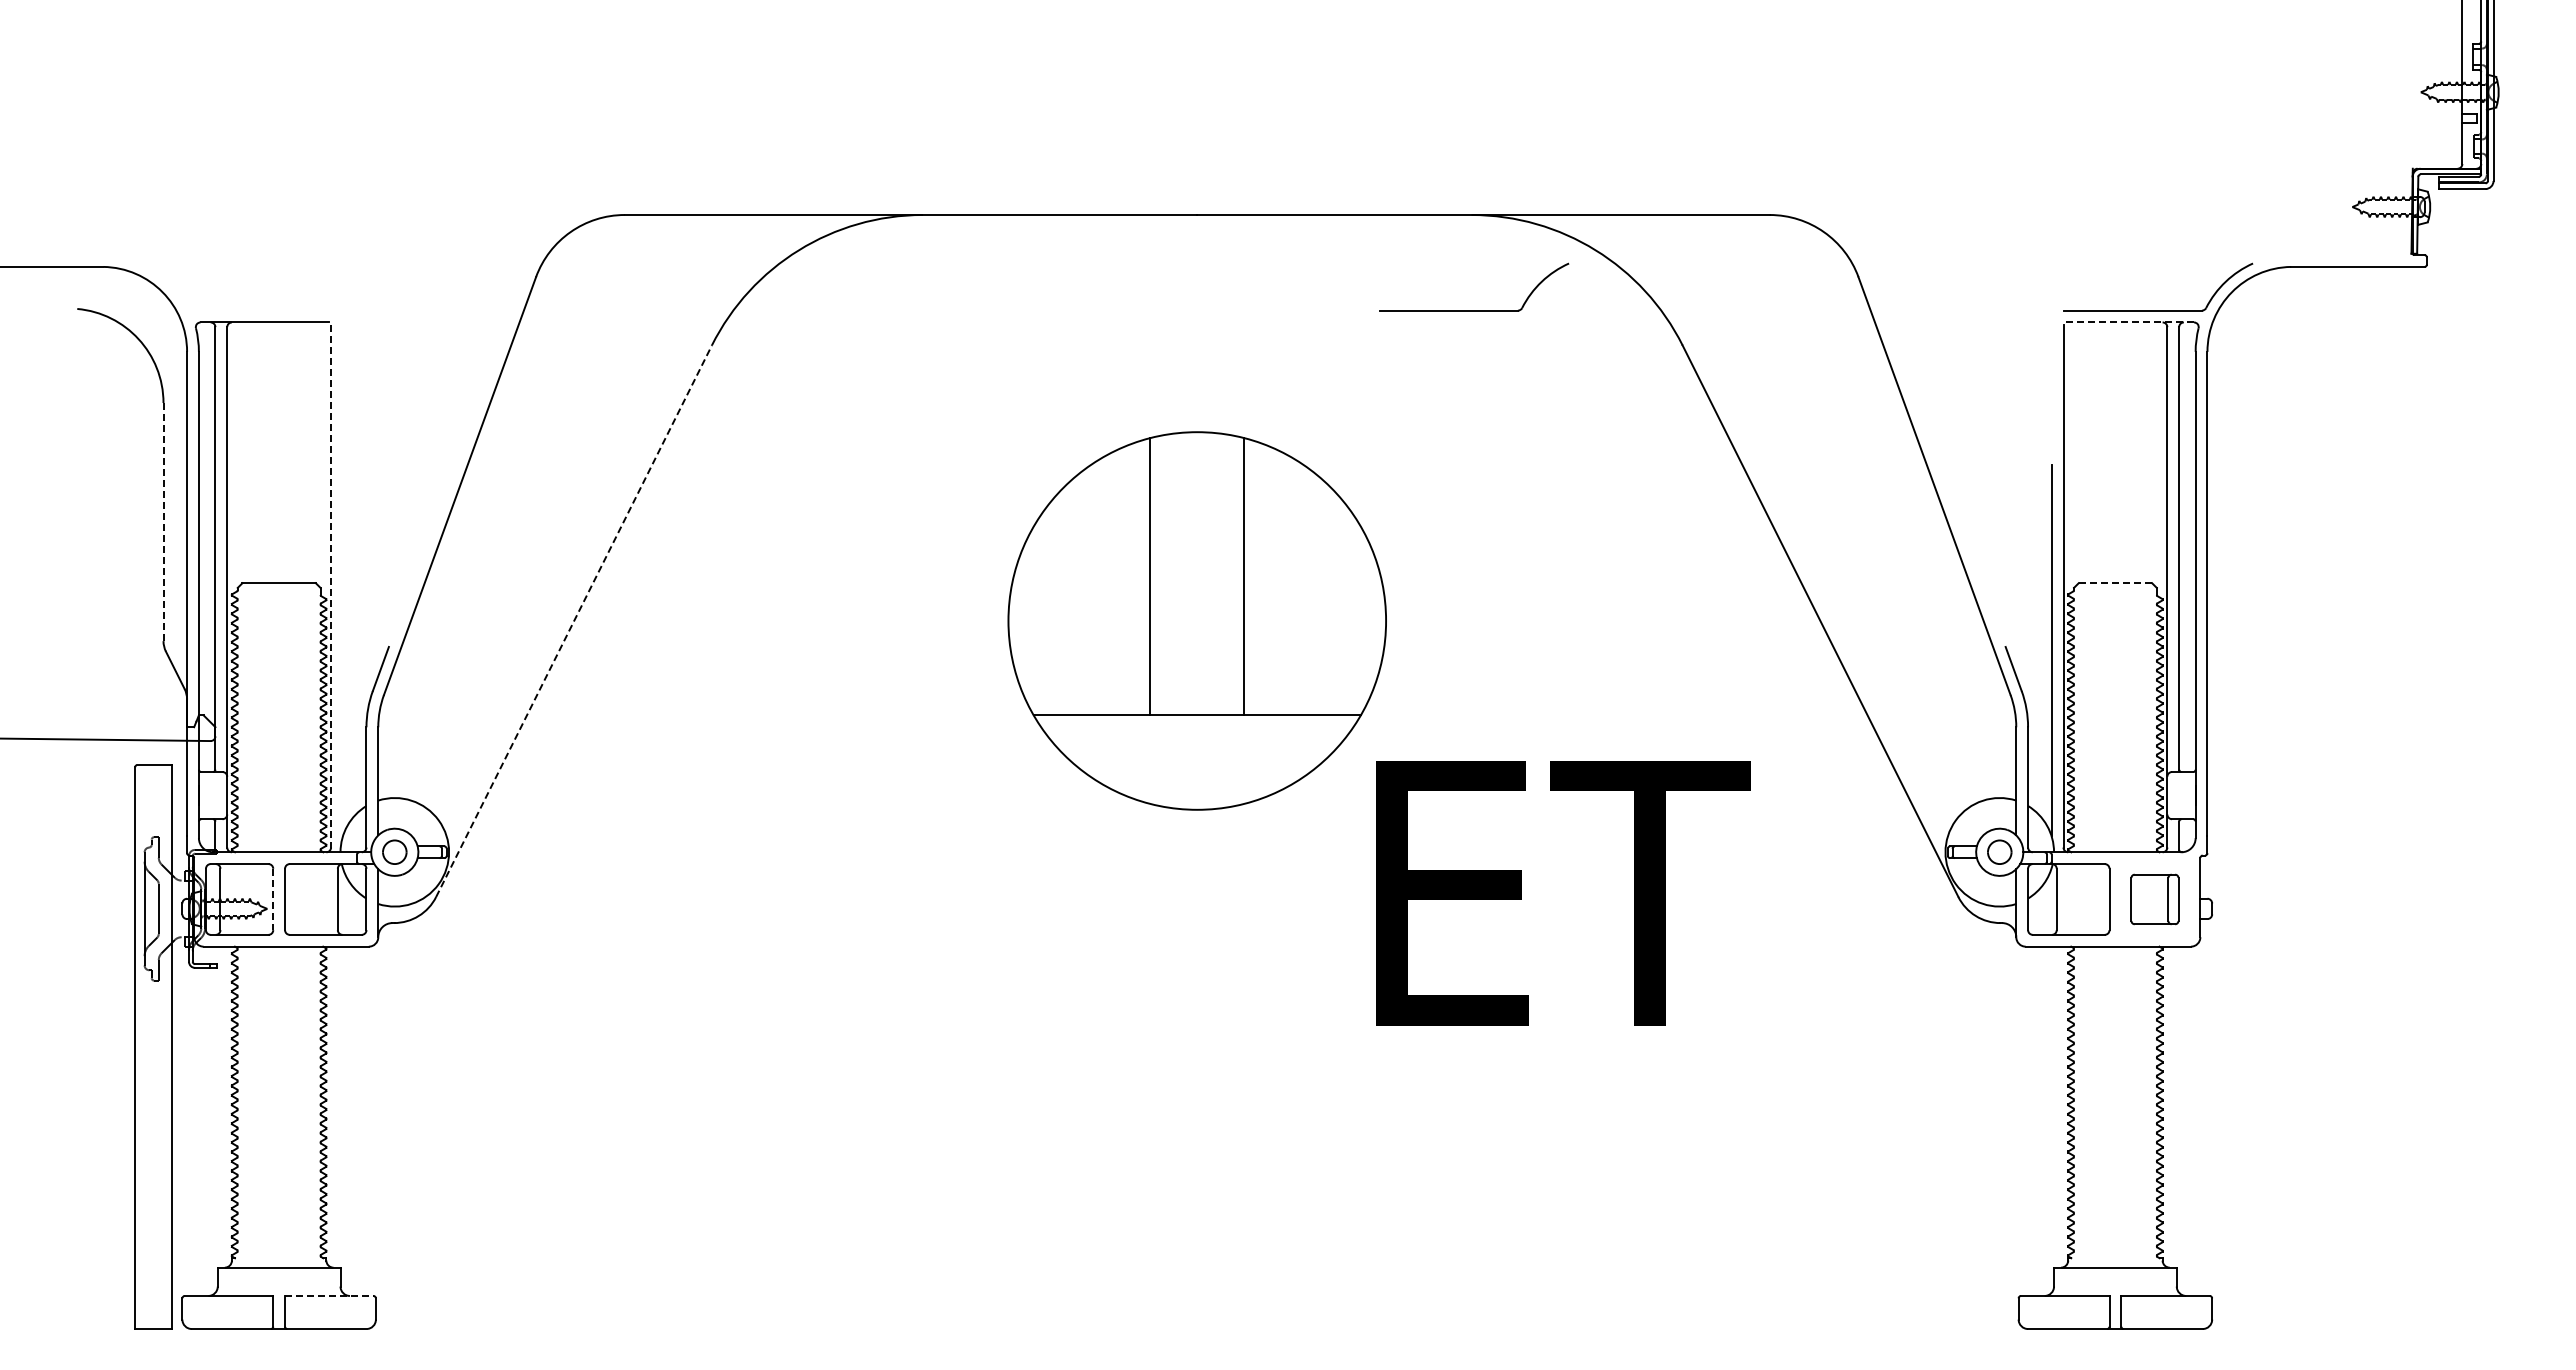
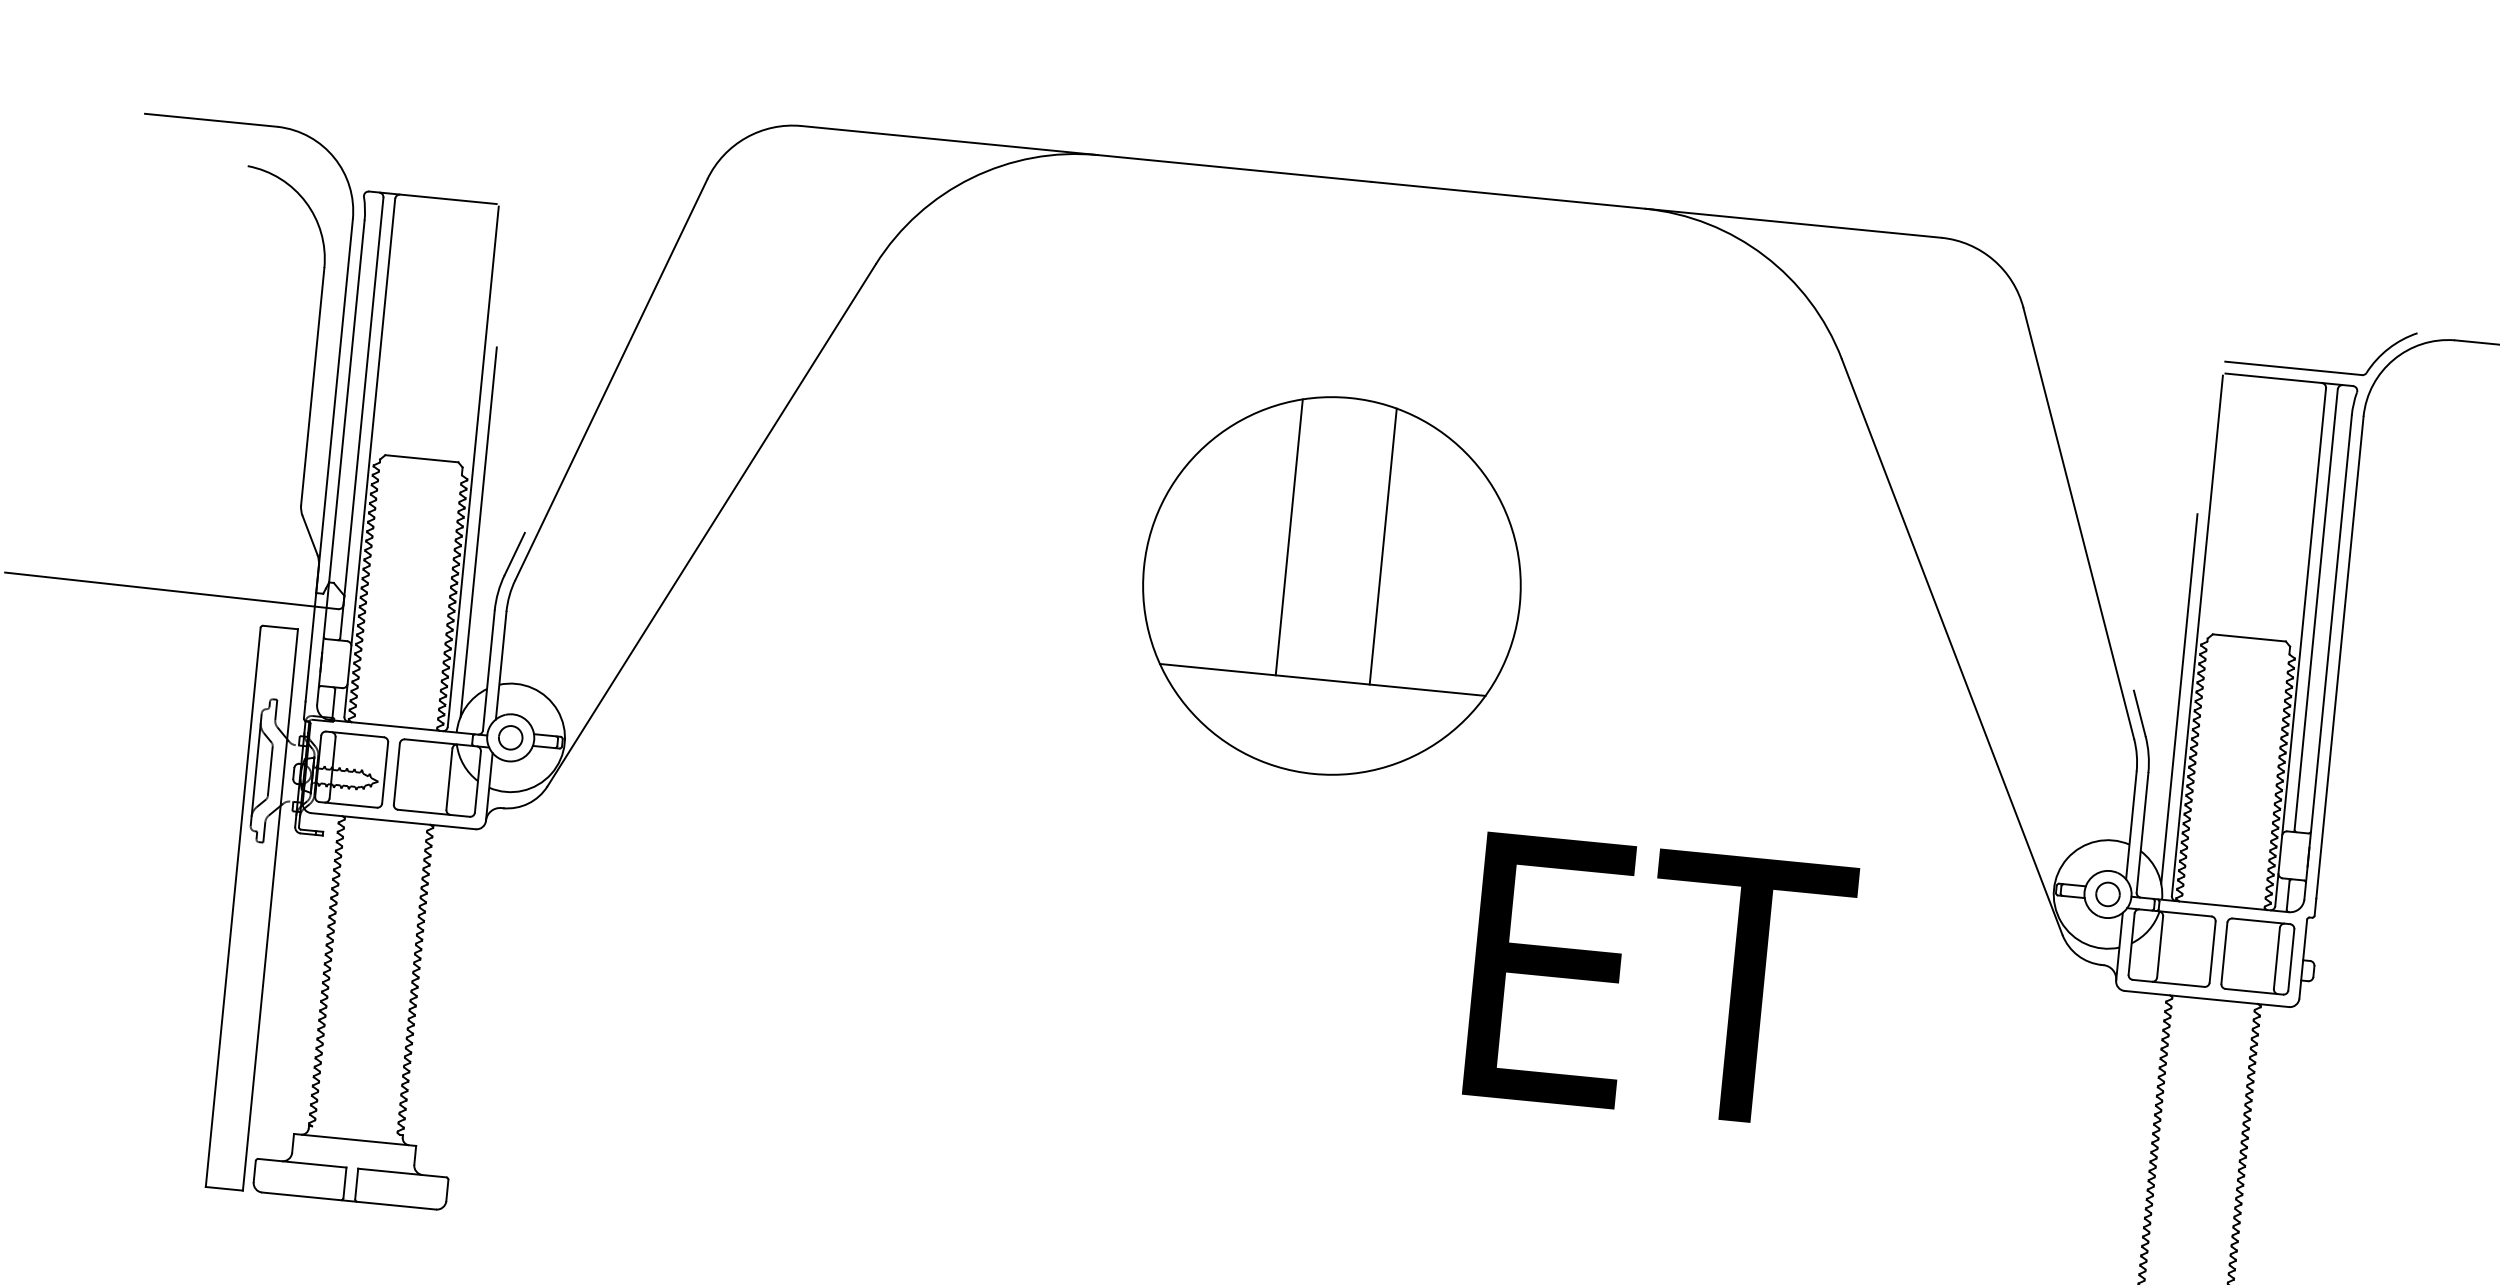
part: (1474, 310) -> (1638, 304), removed
line: (2129, 322) -> (2288, 379), dashed -> solid
line: (163, 521) -> (312, 386), dashed -> solid
line: (2115, 583) -> (2249, 638), dashed -> solid
line: (331, 586) -> (473, 467), dashed -> solid
line: (574, 620) -> (712, 524), dashed -> solid
line: (342, 650) -> (478, 531), added
text: (1563, 893) -> (1661, 981), moved
line: (273, 899) -> (385, 773), dashed -> solid
part: (2154, 899) -> (2257, 956), size x1.43
line: (329, 1295) -> (402, 1172), dashed -> solid

